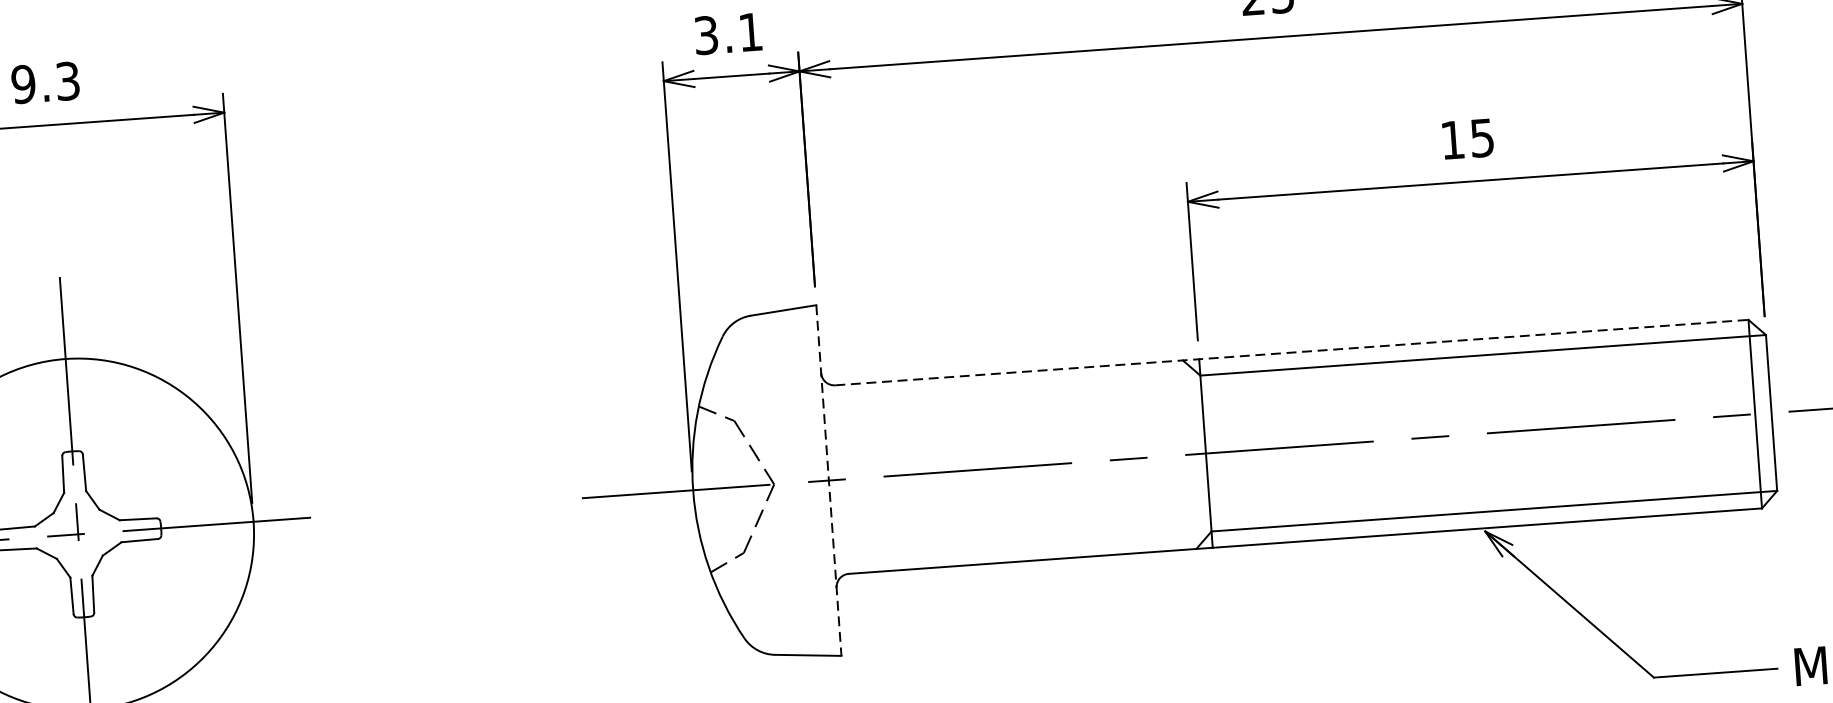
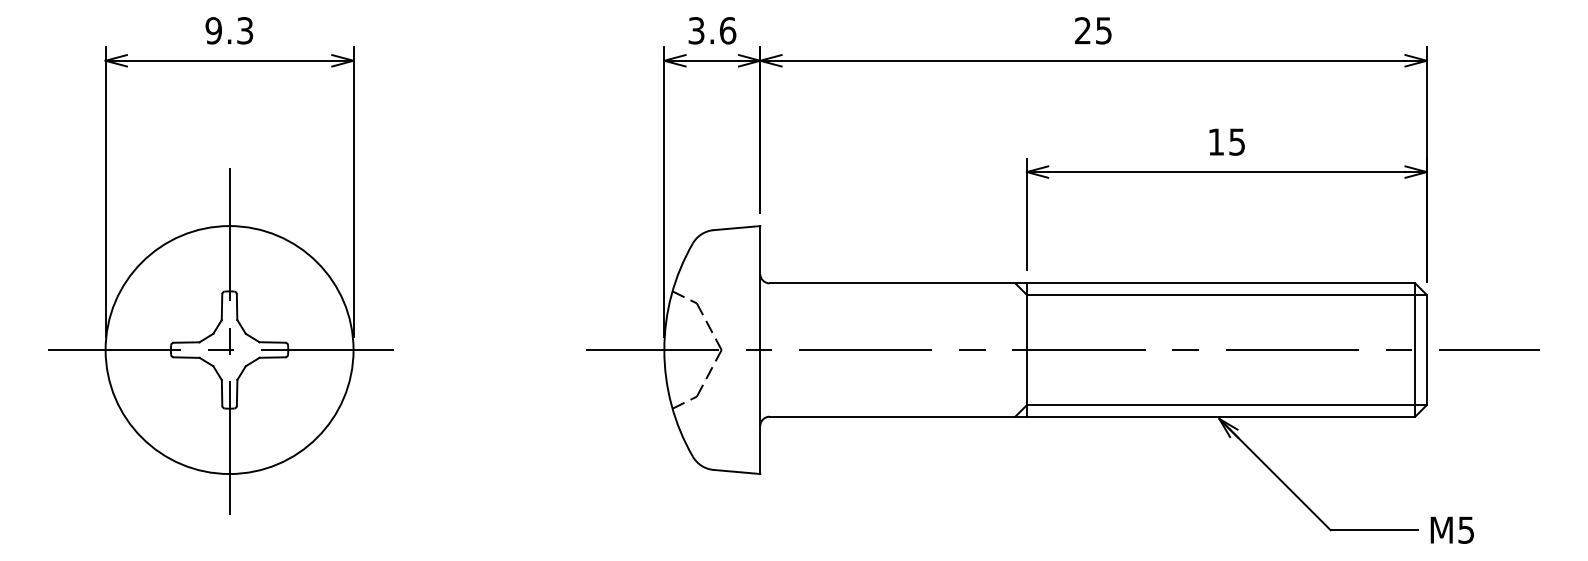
text: (750, 31) -> (727, 30), 3.1 -> 3.6
line: (1291, 352) -> (1092, 283), dashed -> solid
line: (829, 481) -> (760, 350), dashed -> solid

